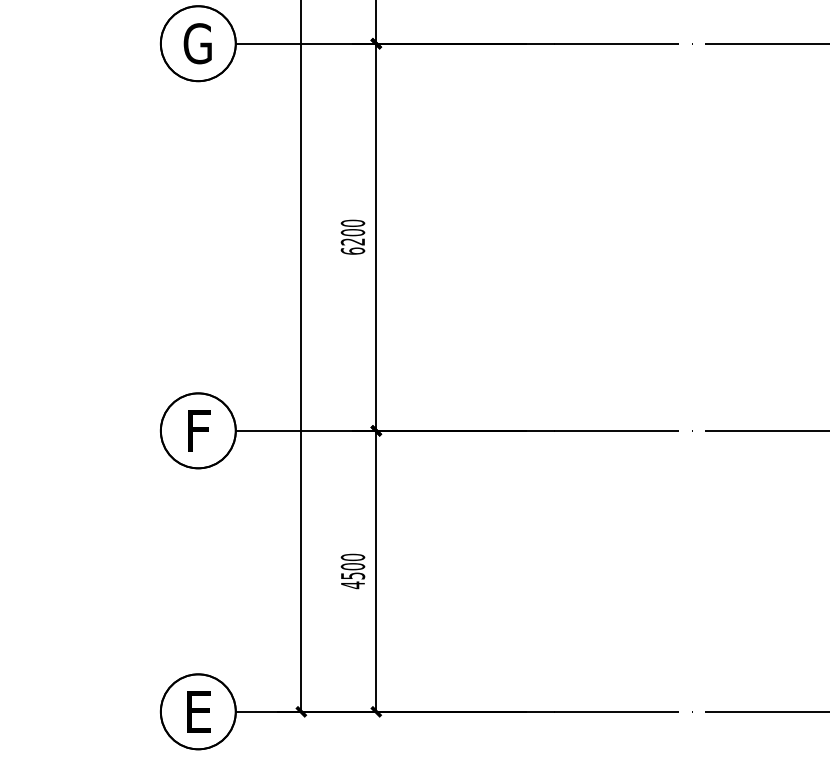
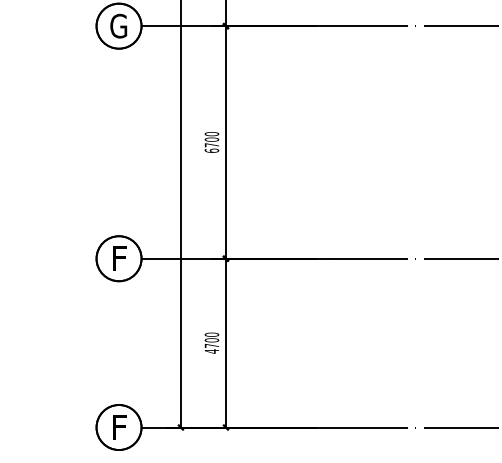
text: (352, 242) -> (211, 145), 6200 -> 6700
text: (353, 575) -> (212, 345), 4500 -> 4700
text: (199, 711) -> (119, 427), E -> F

